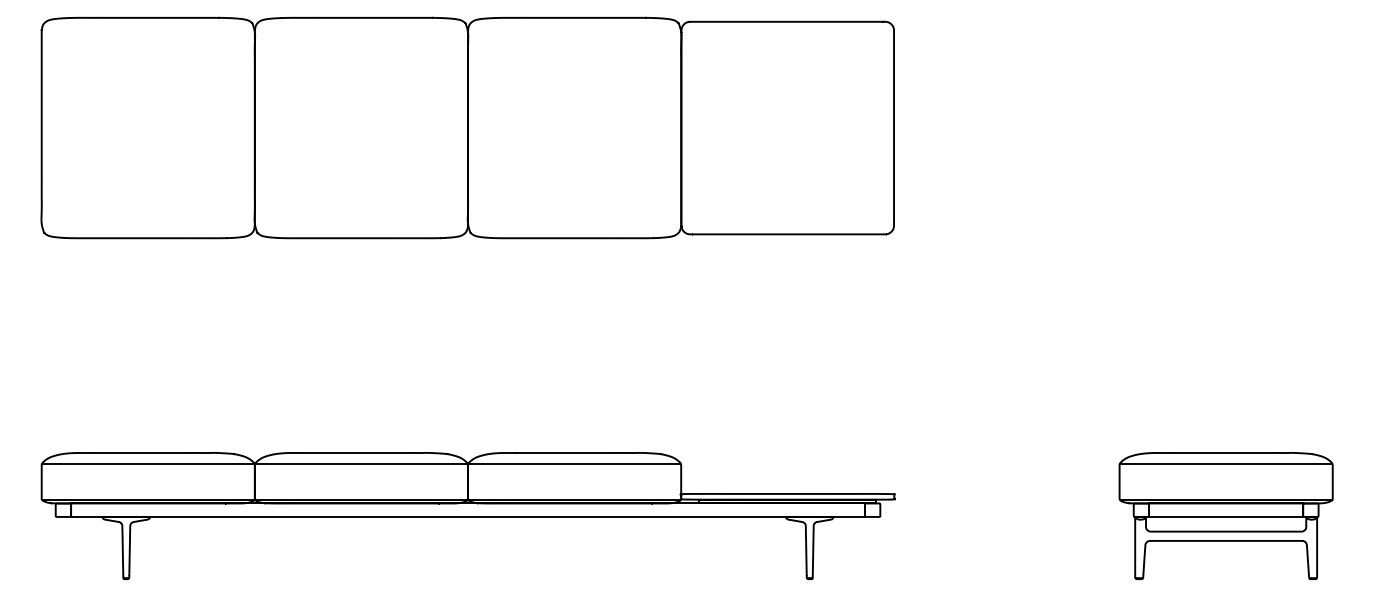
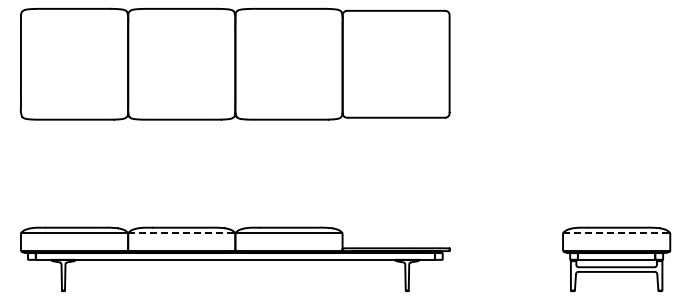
line: (360, 464) -> (181, 233), solid -> dashed
line: (1225, 464) -> (616, 233), solid -> dashed

